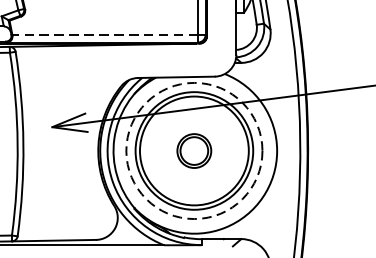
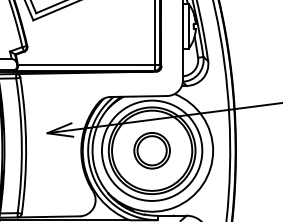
line: (103, 35) -> (85, 65), dashed -> solid
circle: (193, 150) -> (151, 150), dashed -> solid
part: (193, 150) -> (151, 150), size x1.43

